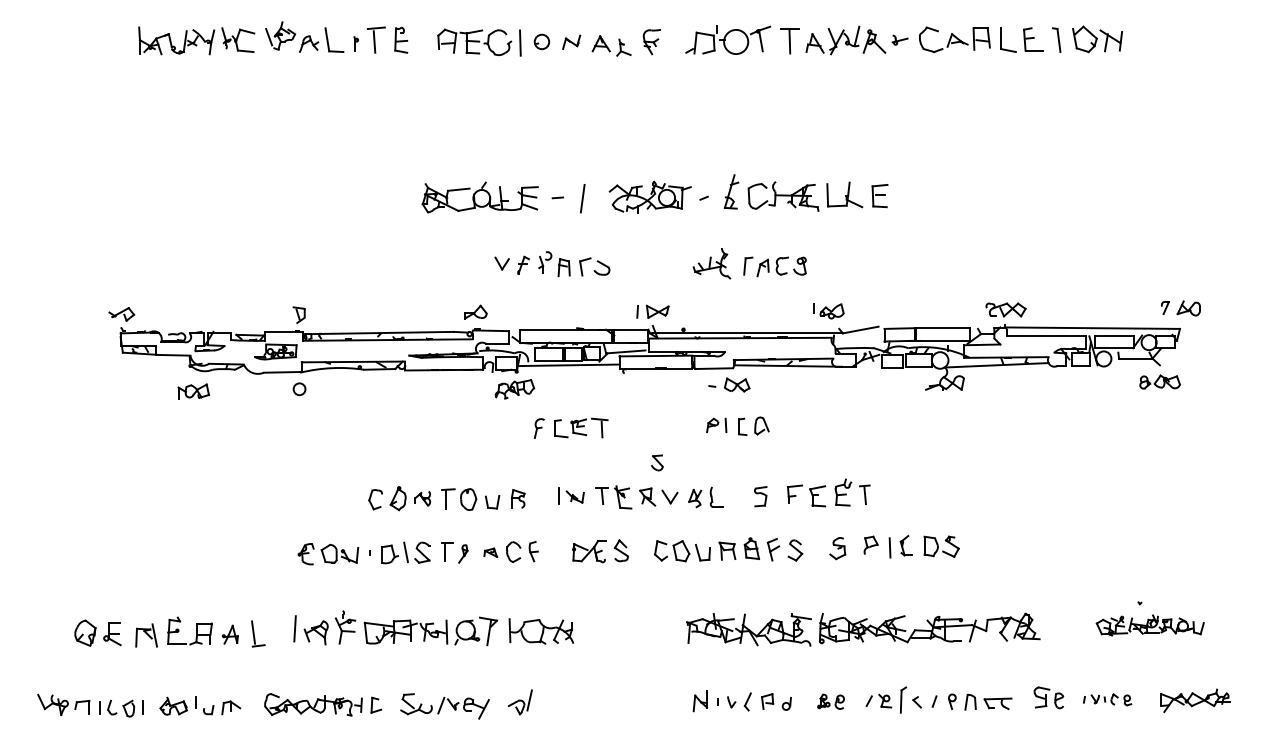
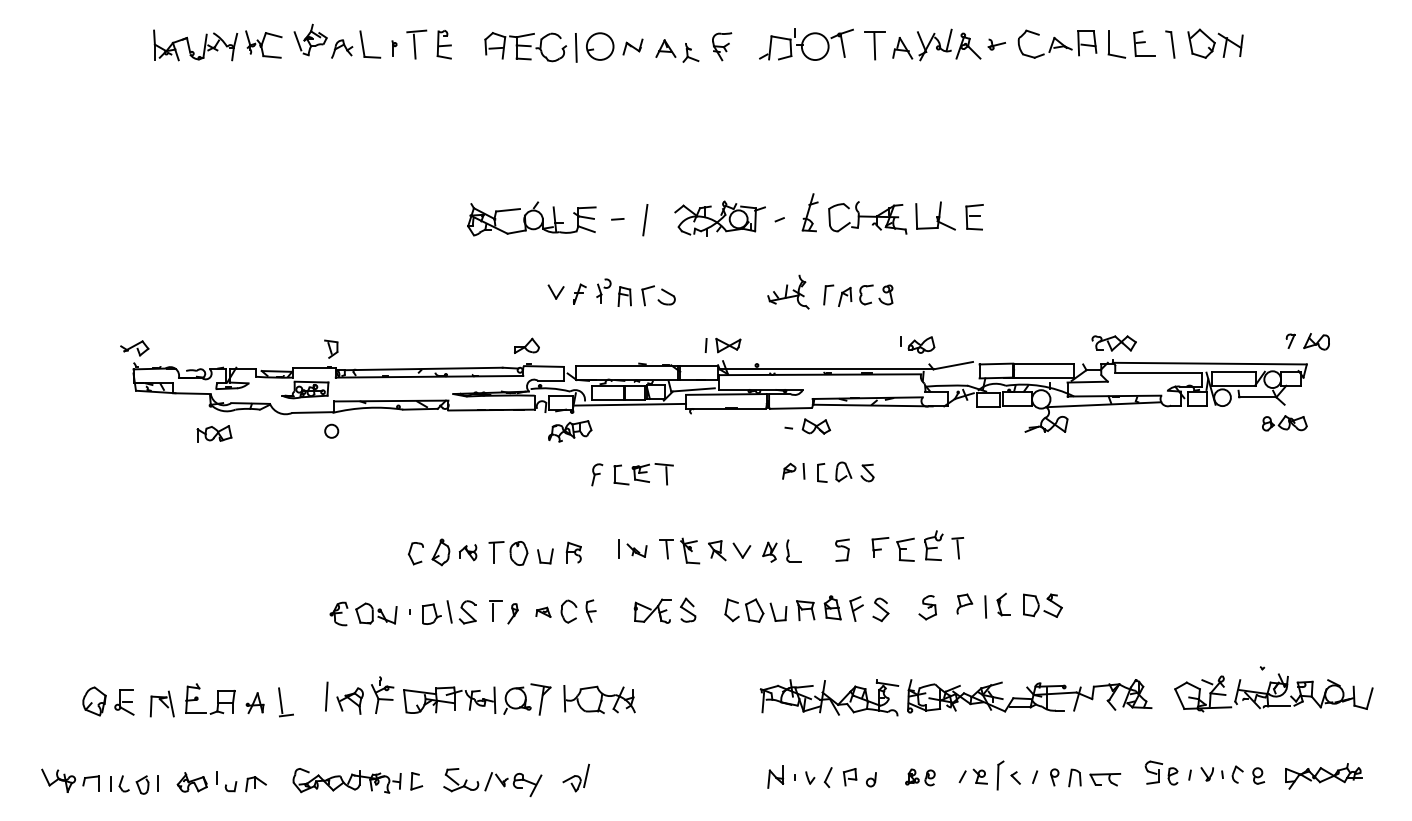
part: (541, 41) -> (599, 46), size x1.67
part: (657, 462) -> (867, 472), moved
part: (1150, 625) -> (1274, 692), size x1.67
part: (1107, 699) -> (1226, 774), size x1.43

